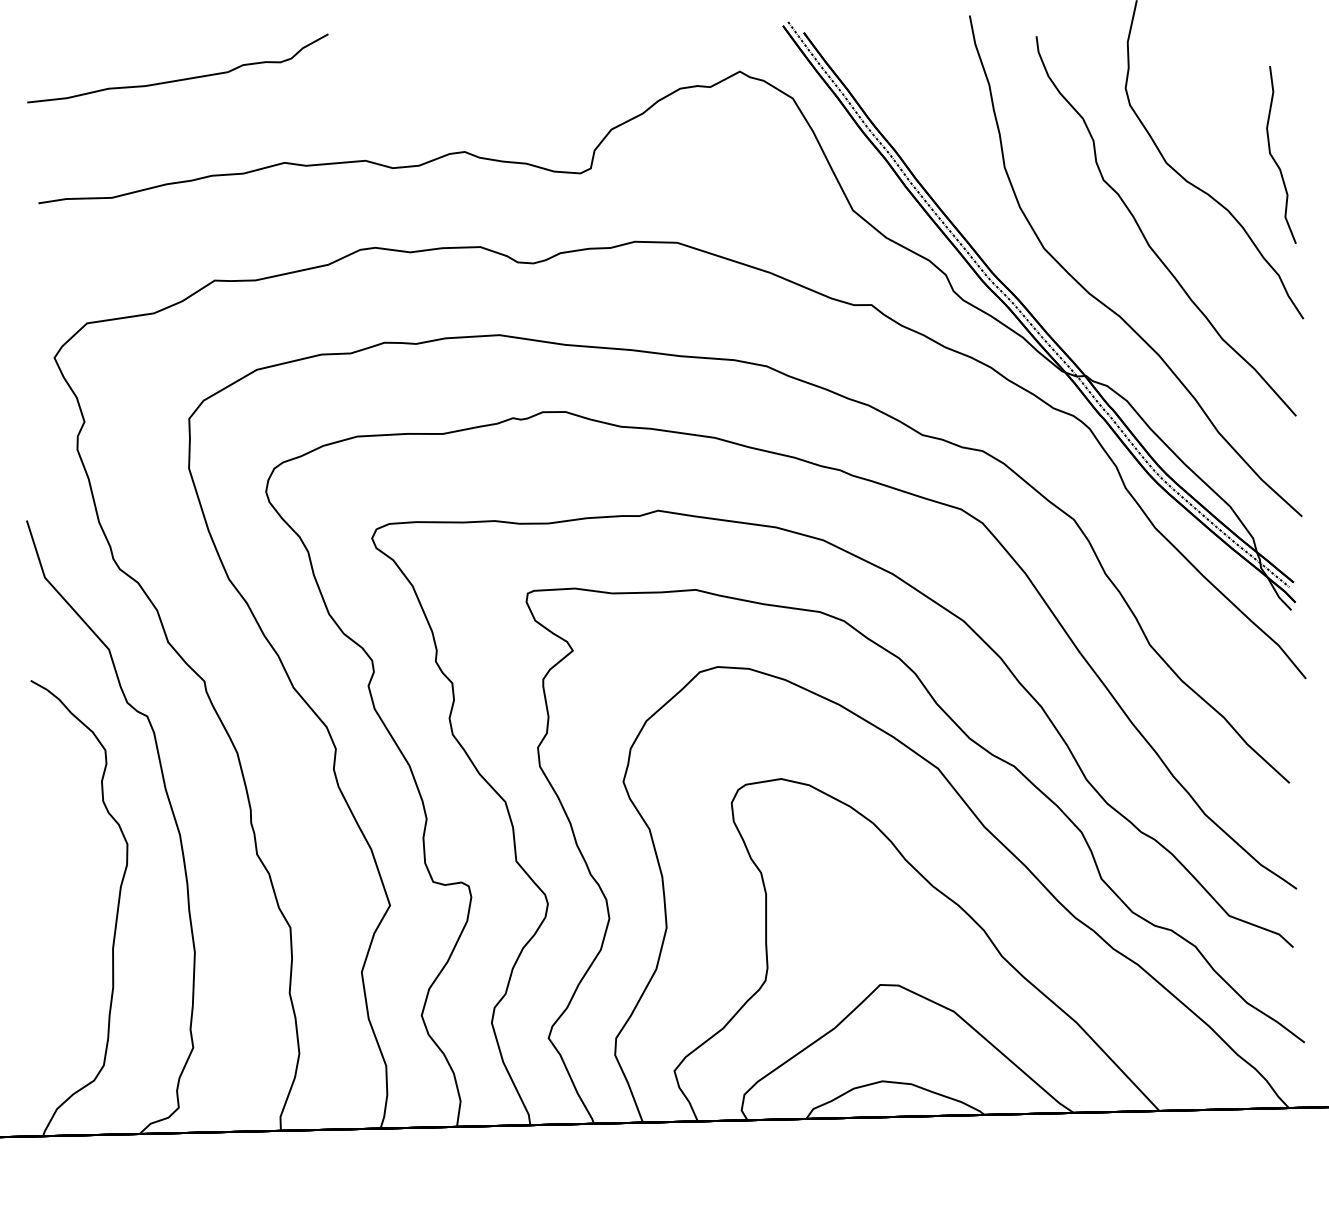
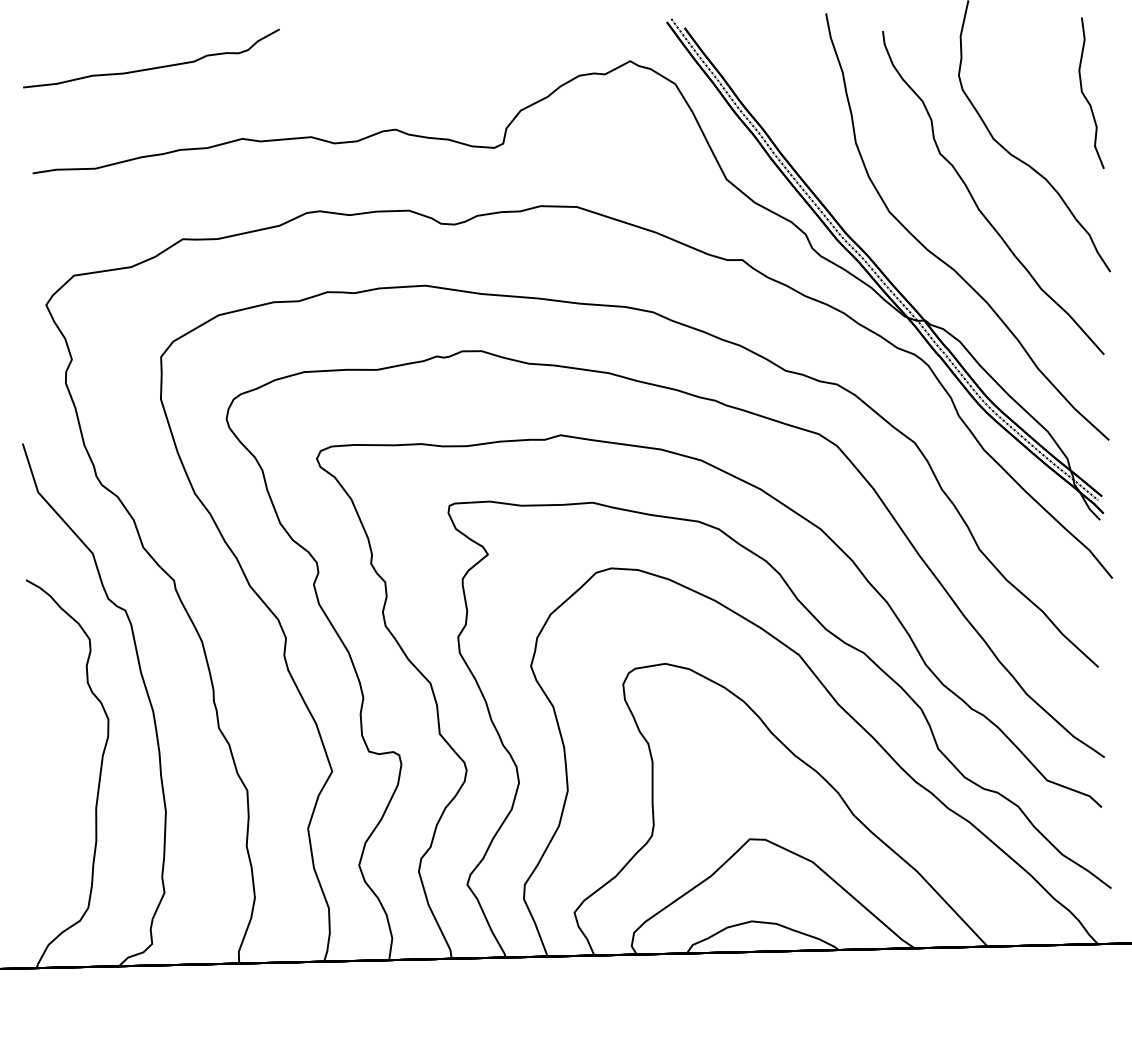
part: (1274, 157) -> (1085, 95), moved

